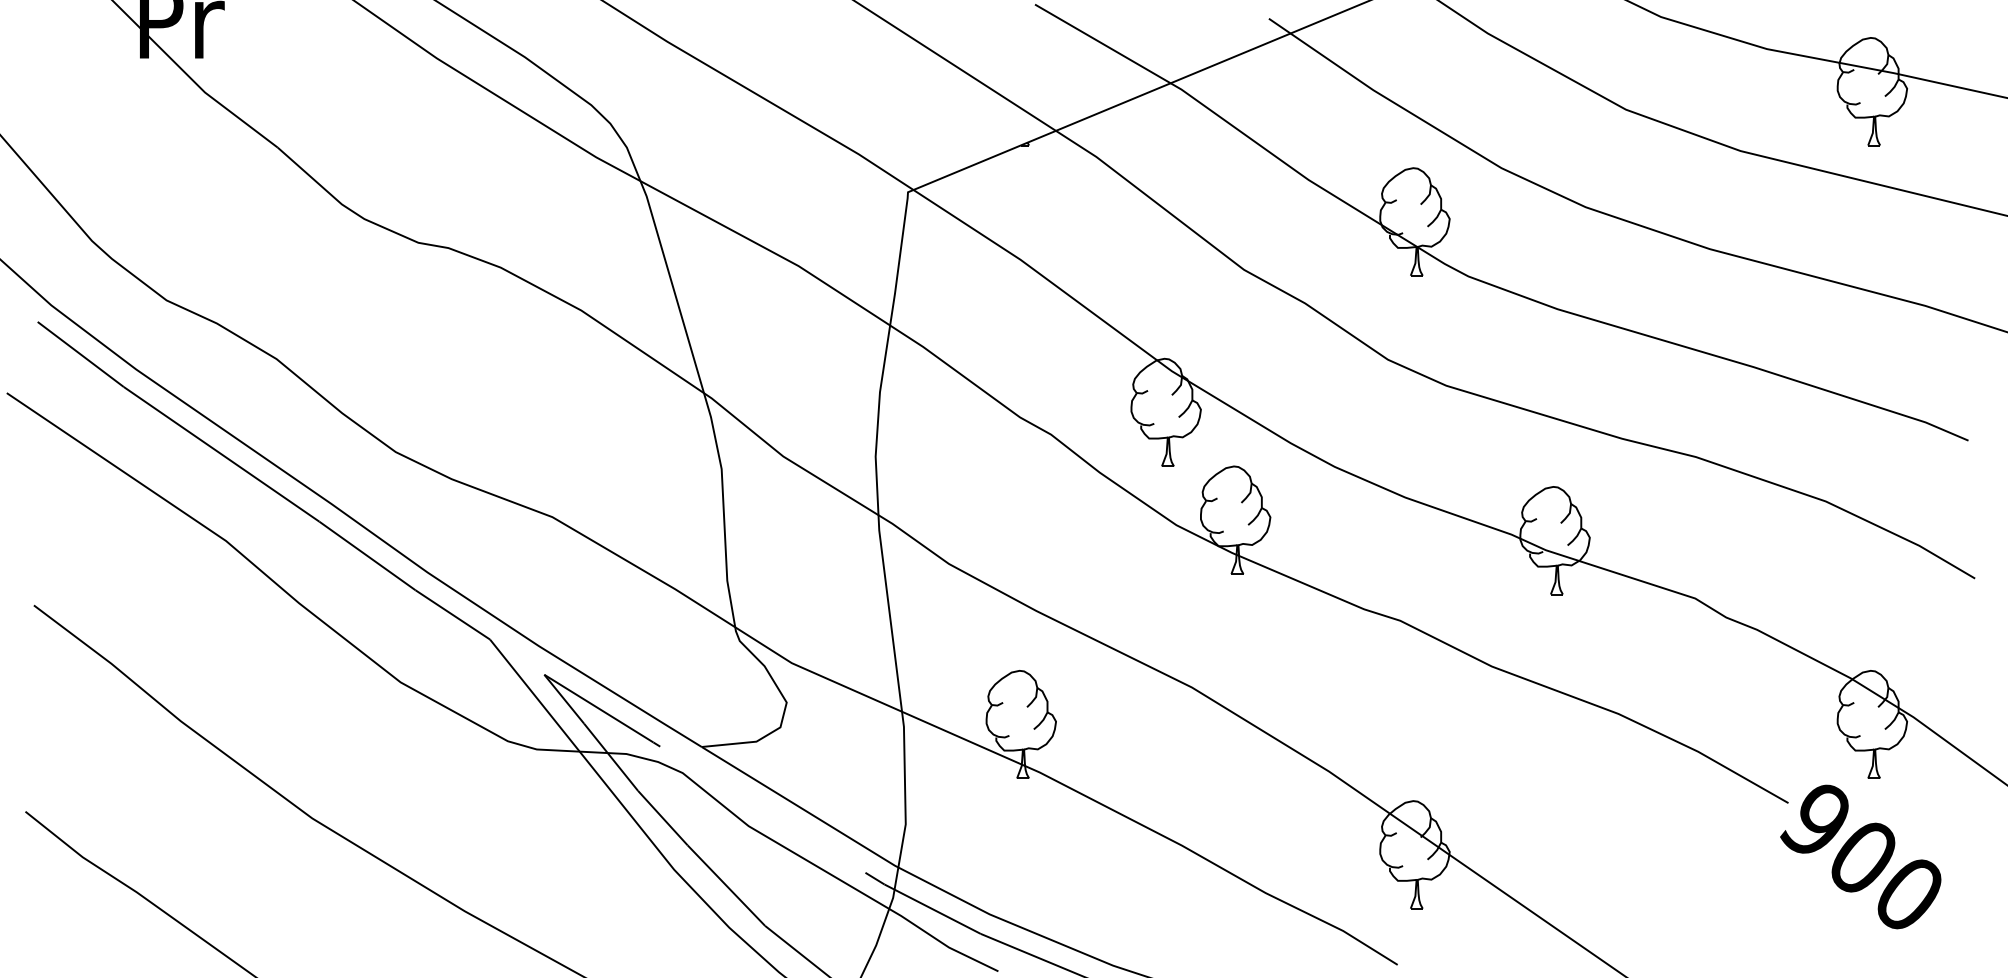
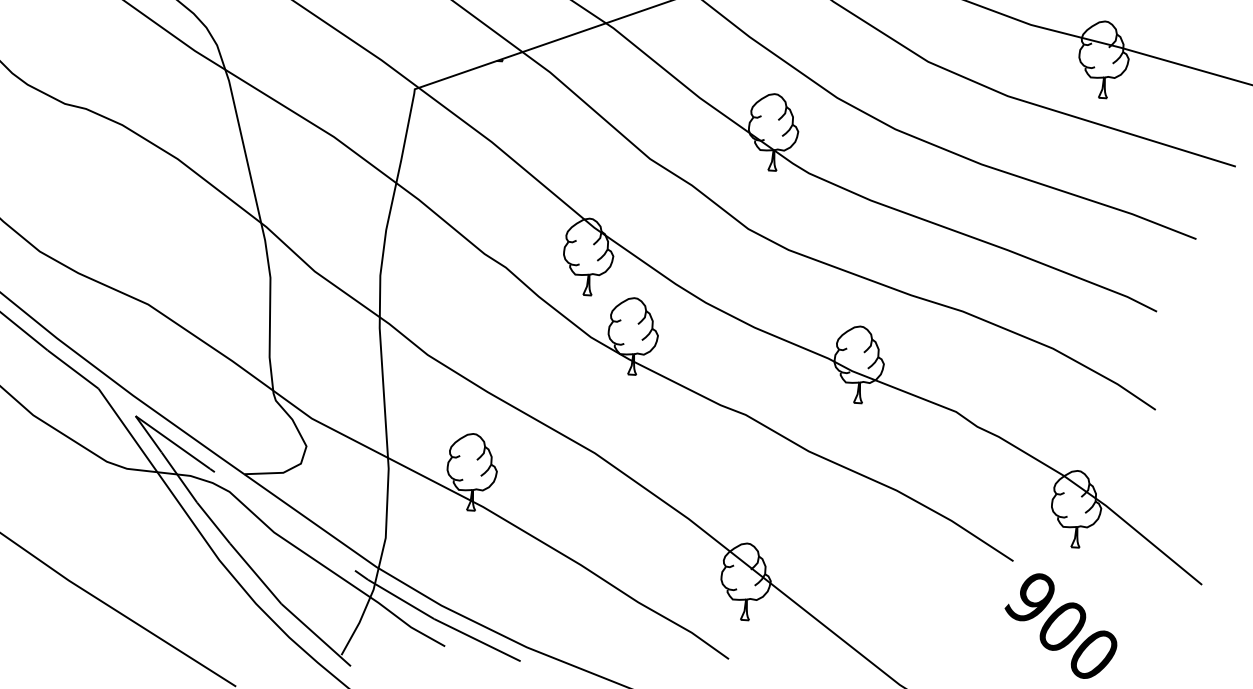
text: (1860, 856) -> (1060, 625), moved

